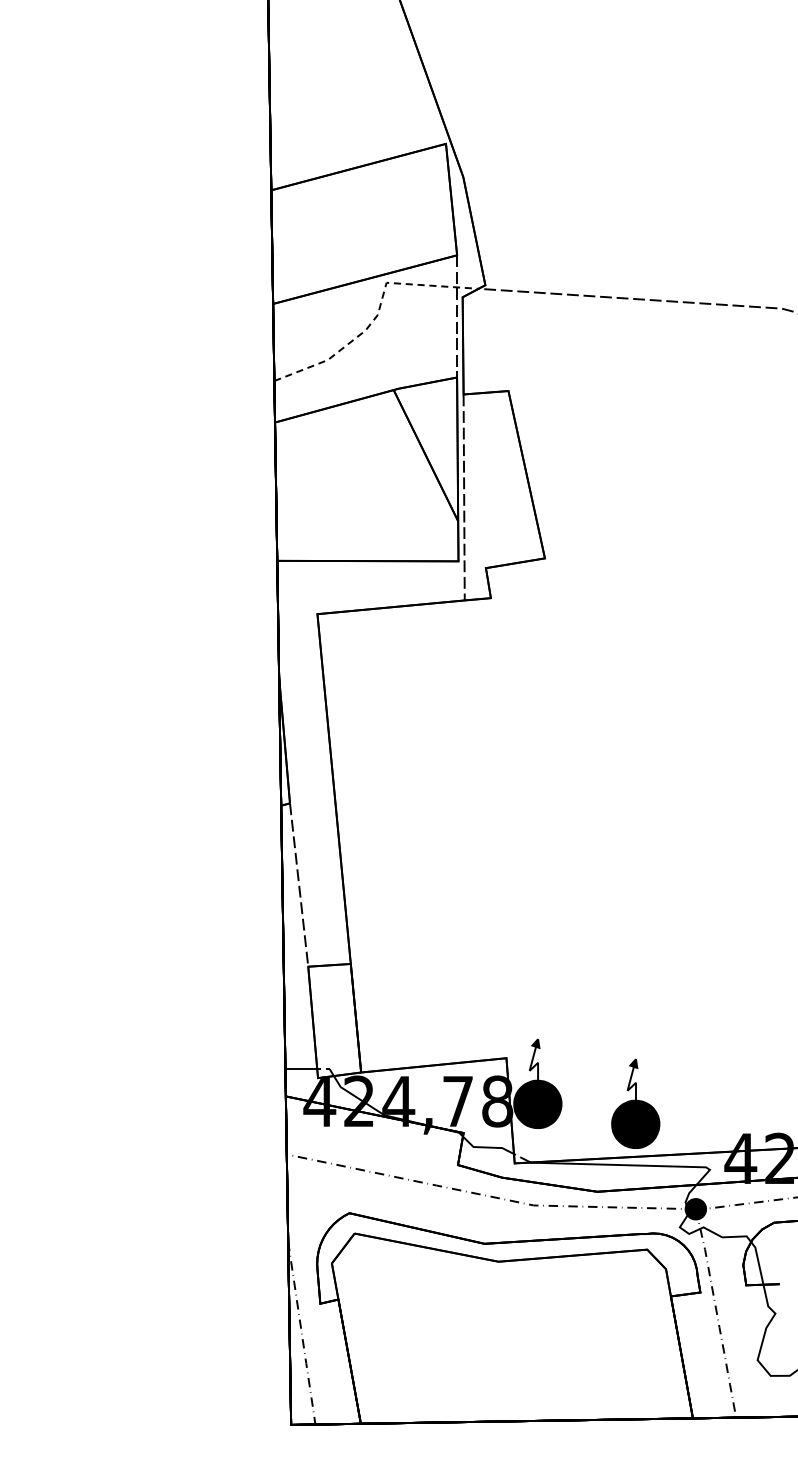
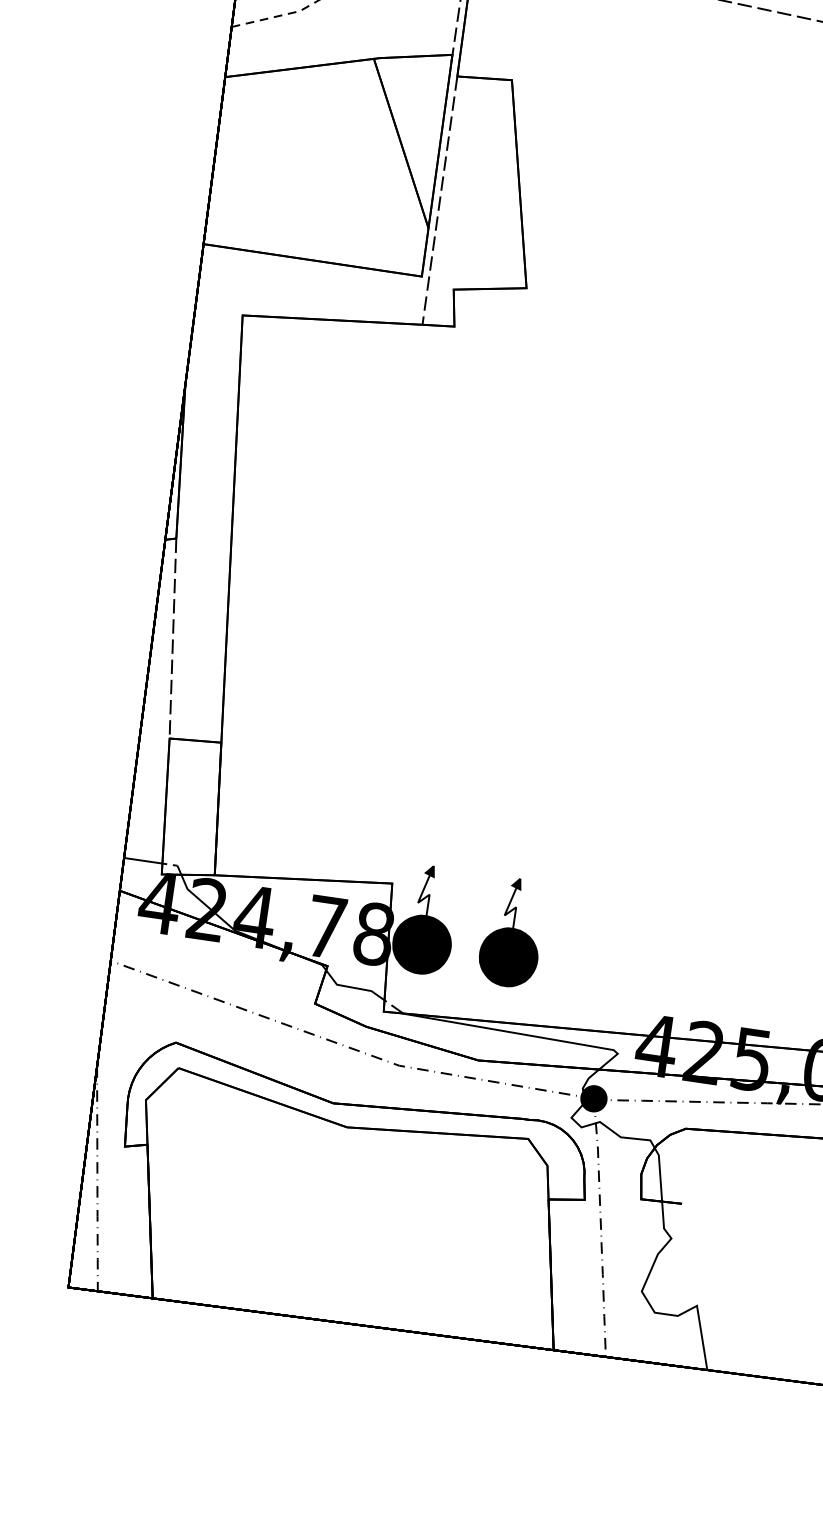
part: (635, 1103) -> (511, 932), moved

